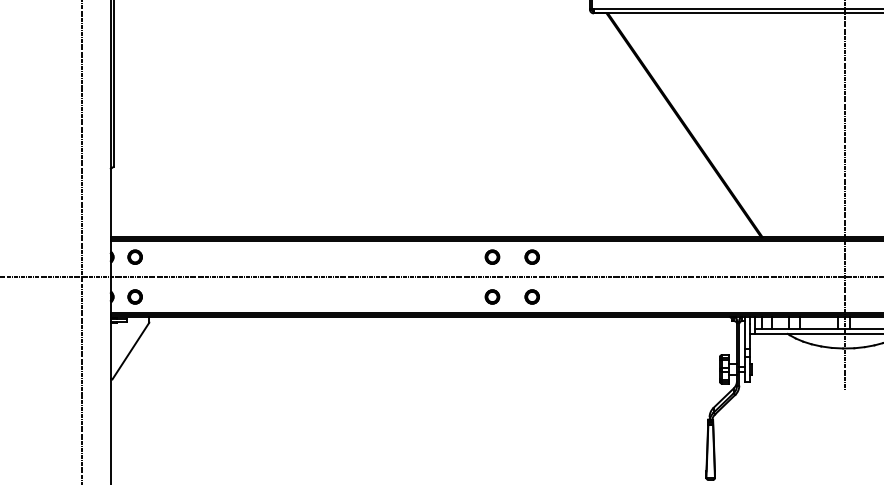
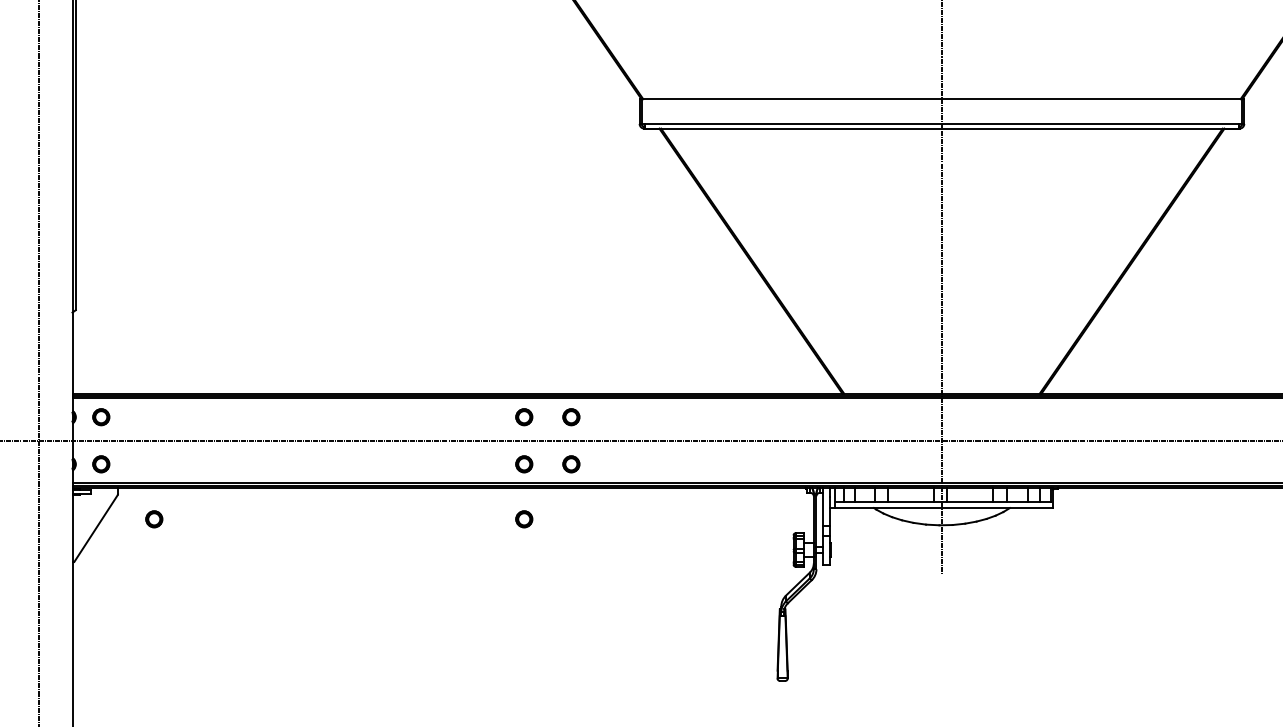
part: (180, 343) -> (154, 519), added
part: (492, 343) -> (524, 519), added

